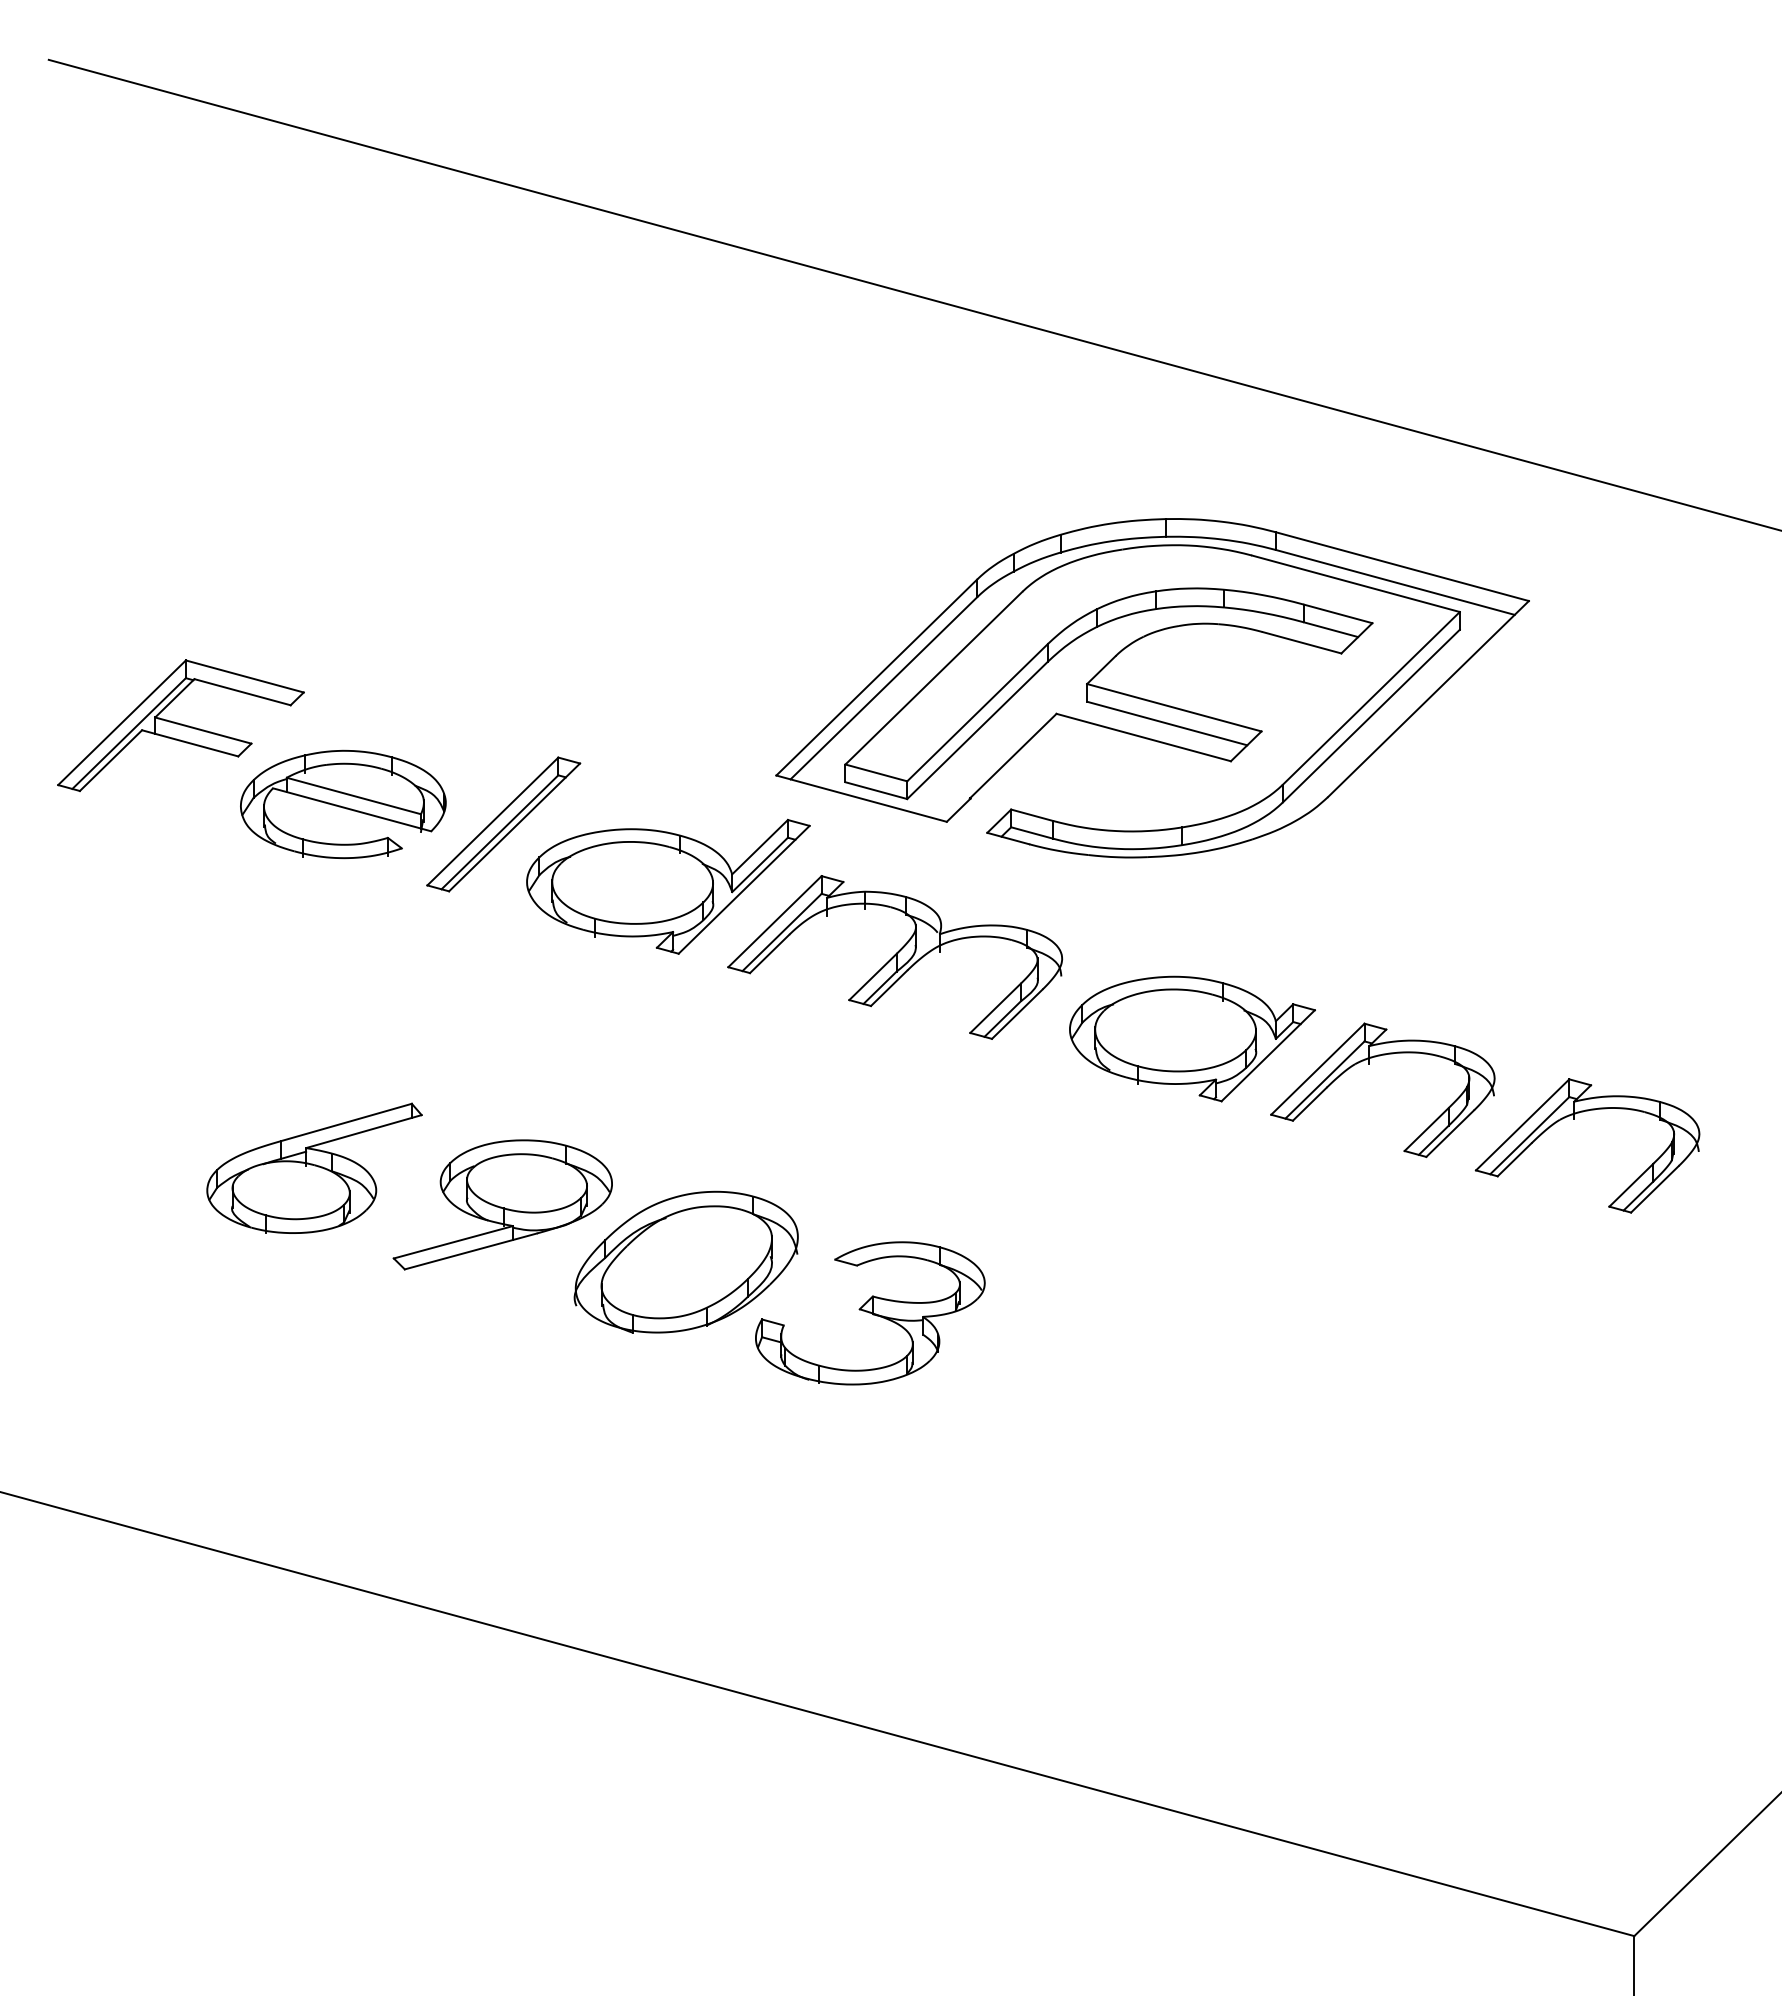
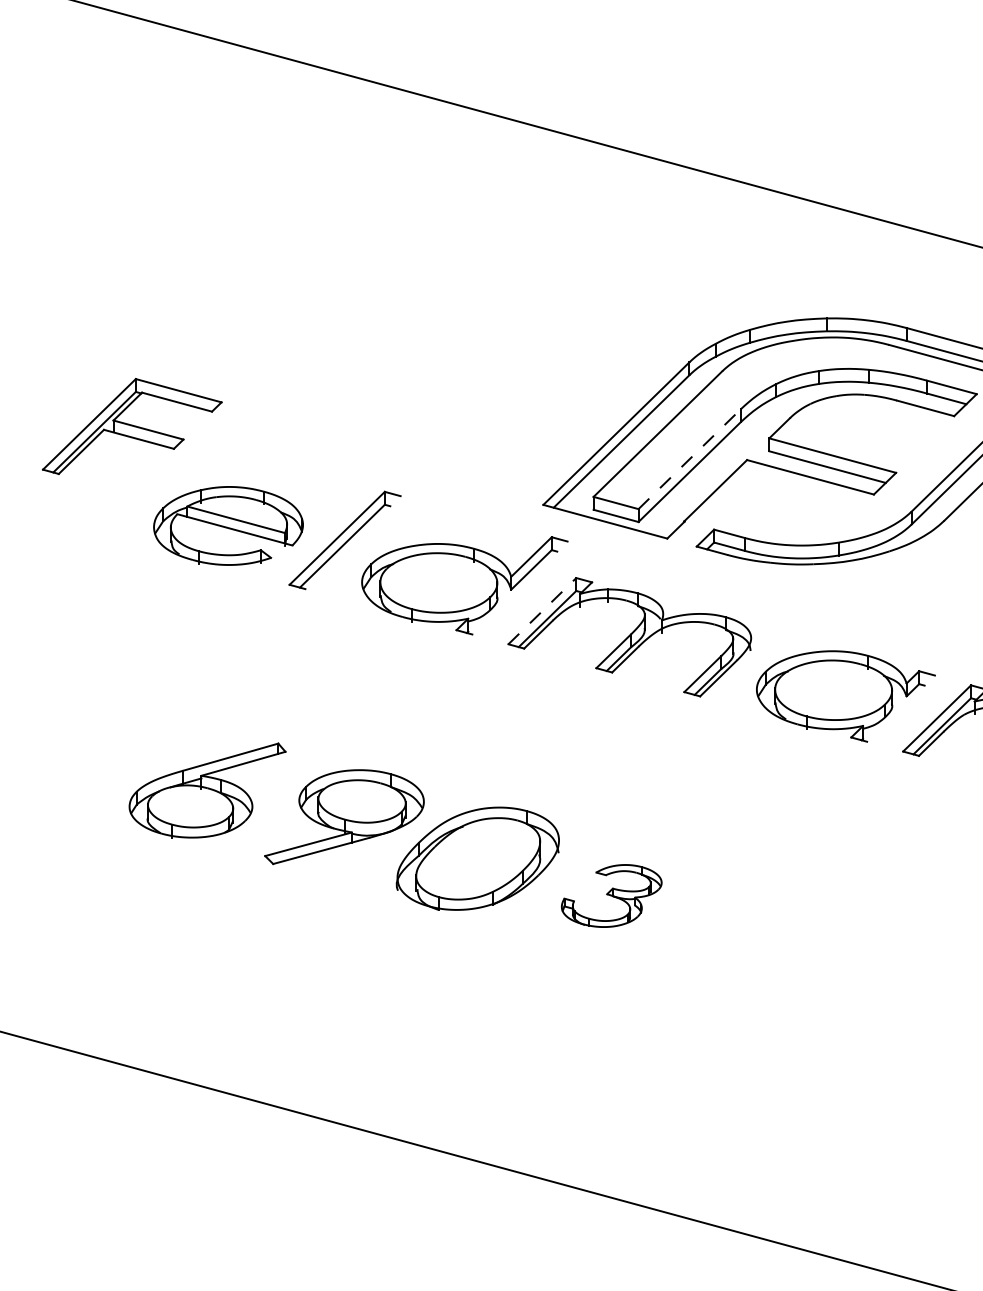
line: (977, 712) -> (689, 459), solid -> dashed
part: (180, 725) -> (131, 426), moved
line: (514, 827) -> (352, 542), removed
line: (743, 889) -> (519, 587), removed
line: (775, 921) -> (542, 611), solid -> dashed
line: (1267, 1055) -> (900, 708), removed
part: (870, 1313) -> (611, 896), size x0.6

